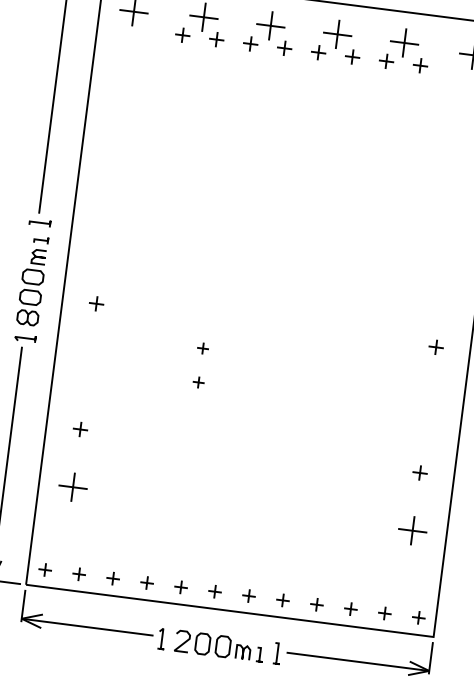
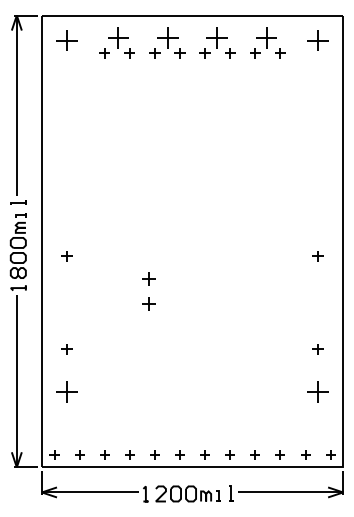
part: (202, 347) -> (148, 278), size x1.6
part: (198, 382) -> (148, 304), size x1.6

